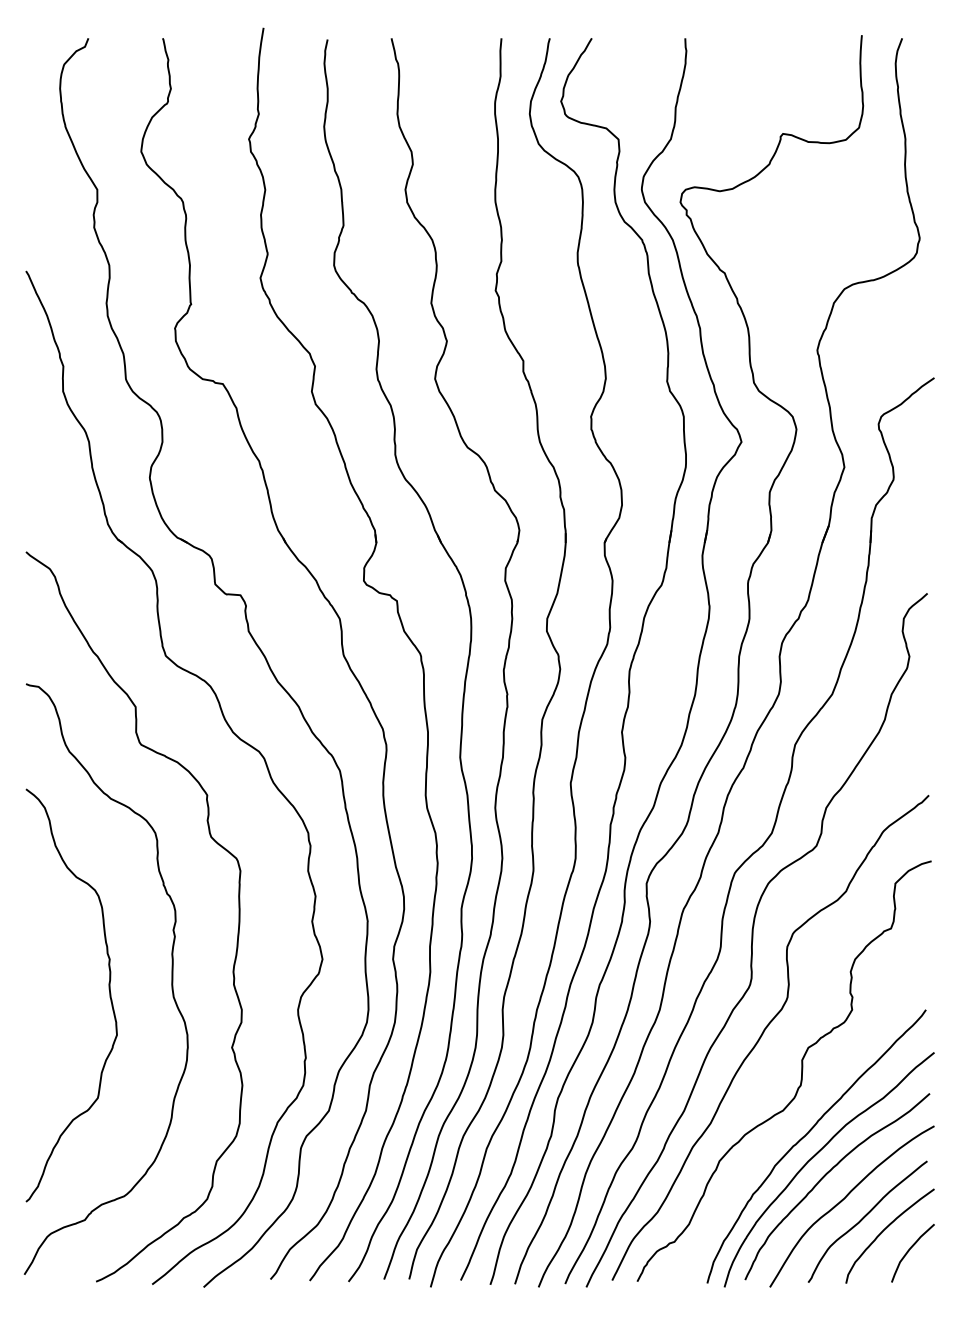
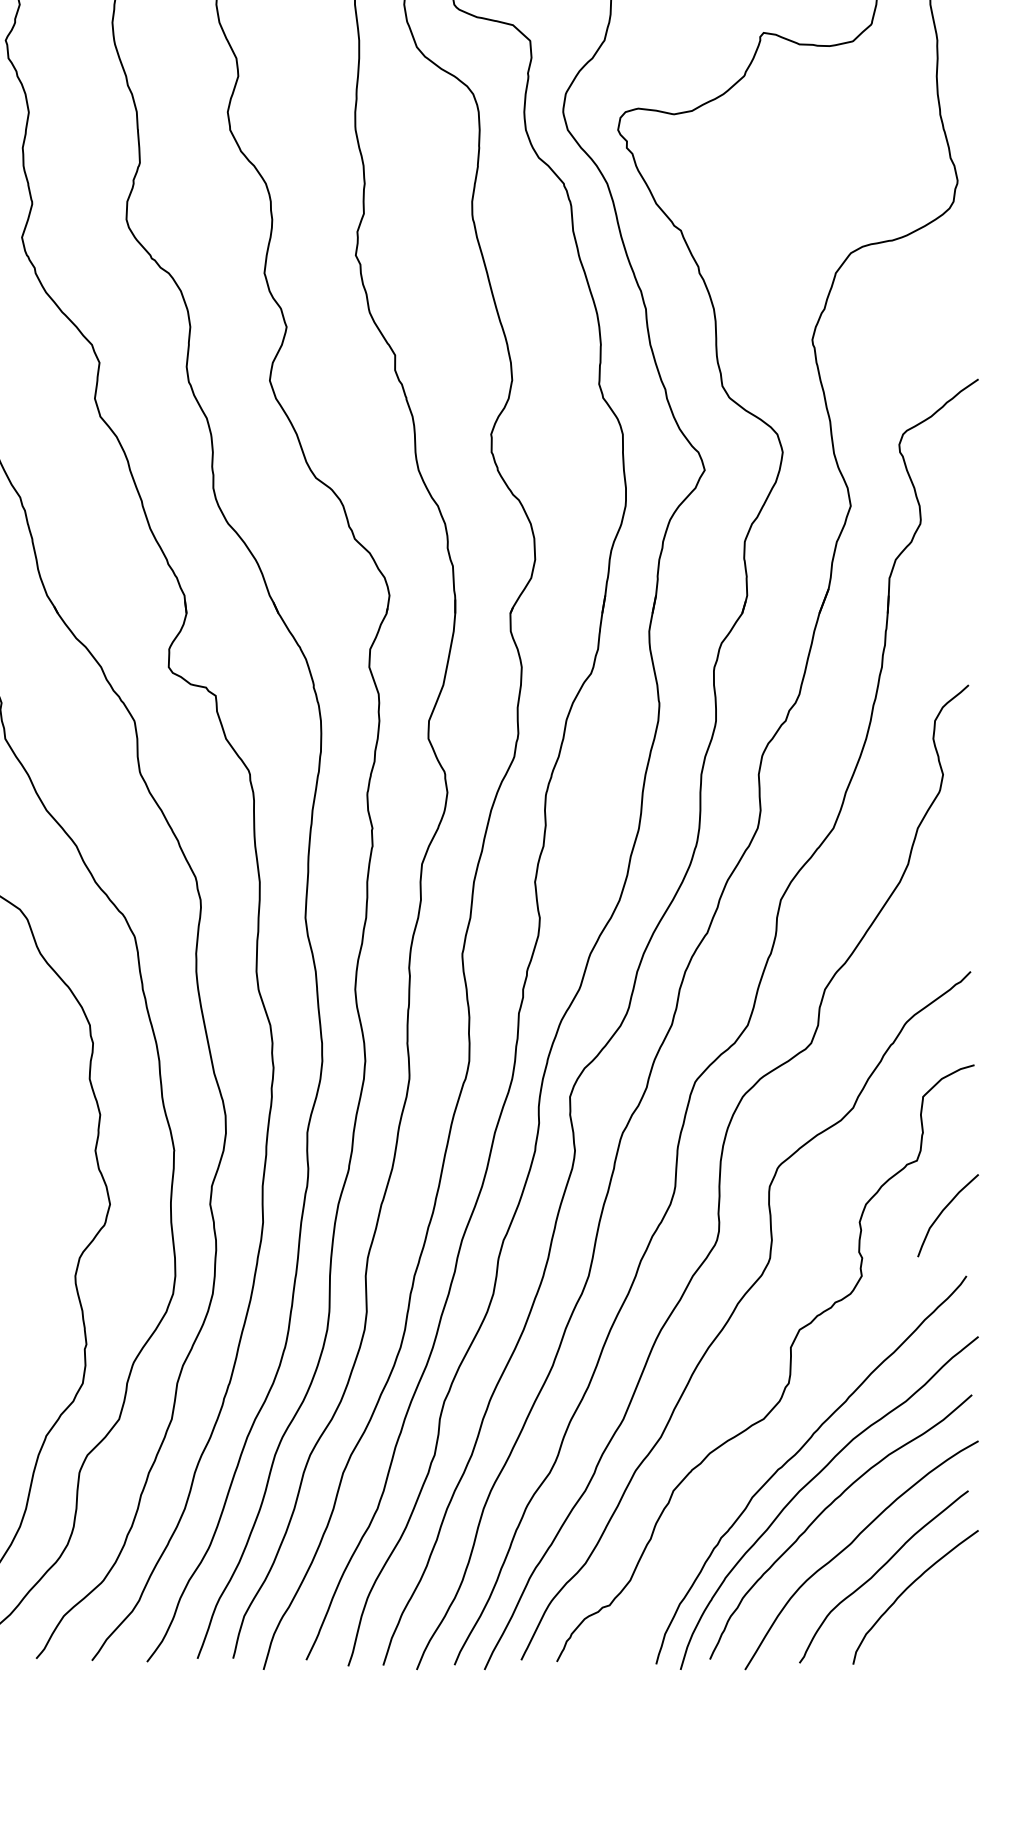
curve: (909, 1251) -> (943, 1213), moved

